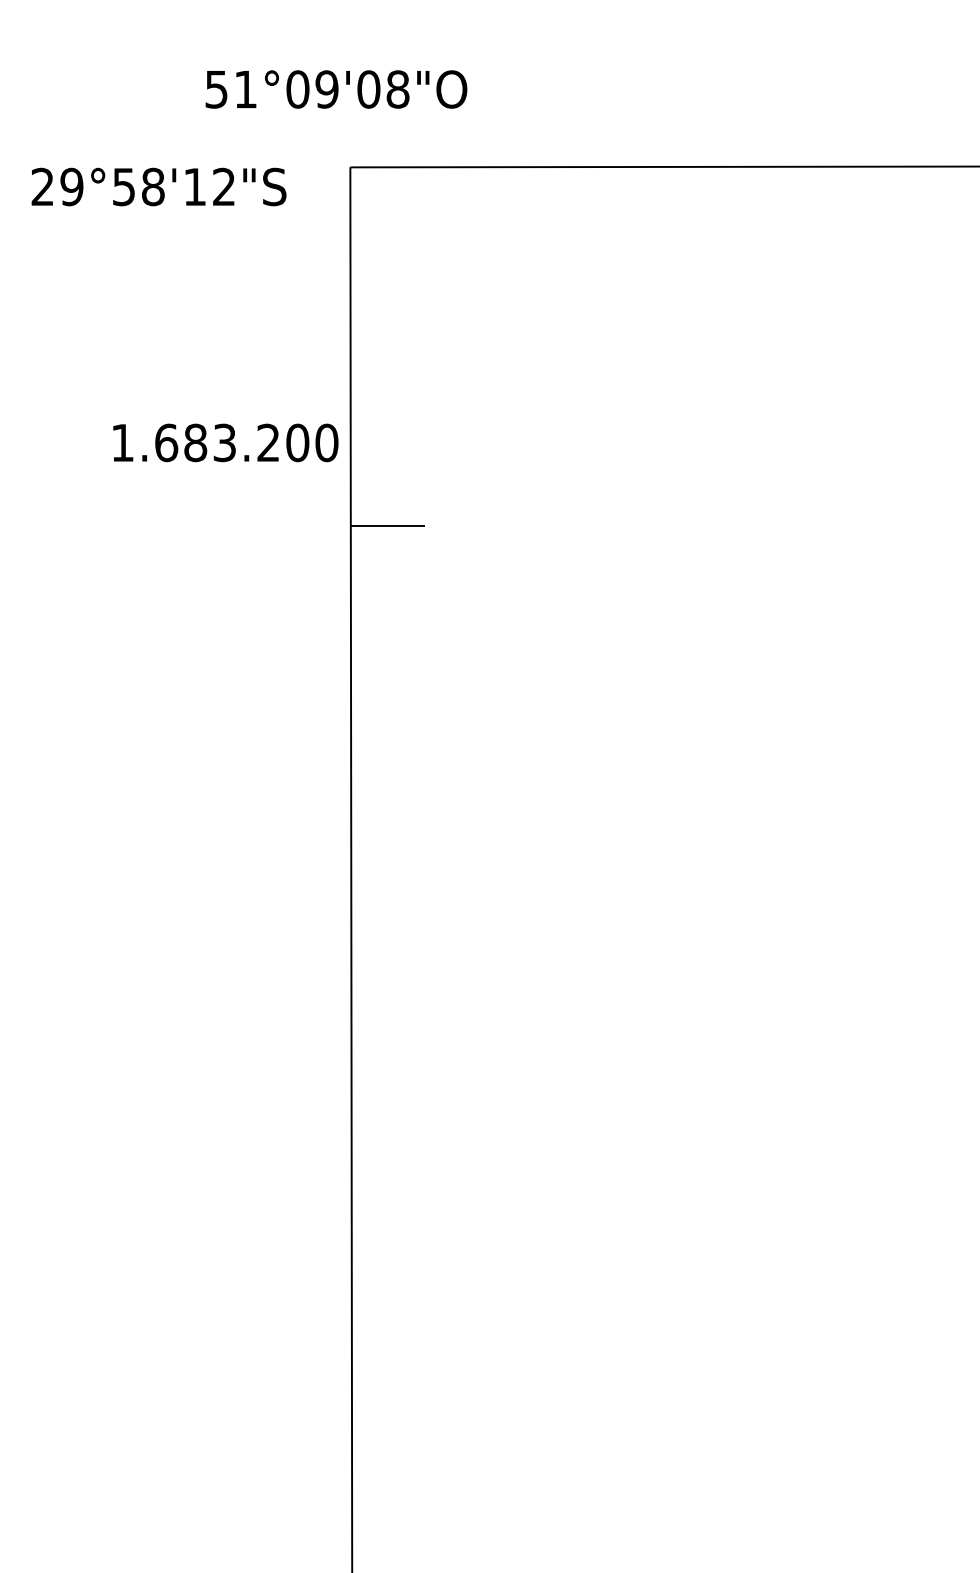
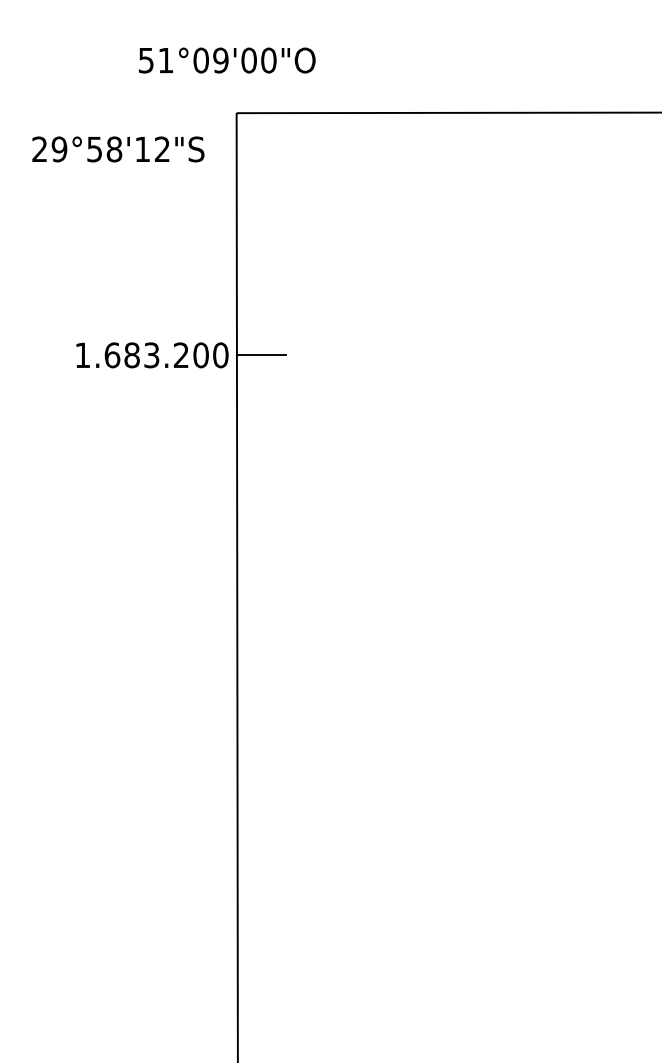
text: (397, 89) -> (268, 60), 51°09'08"O -> 51°09'00"O
text: (159, 187) -> (118, 149), moved
text: (225, 443) -> (152, 355), moved

